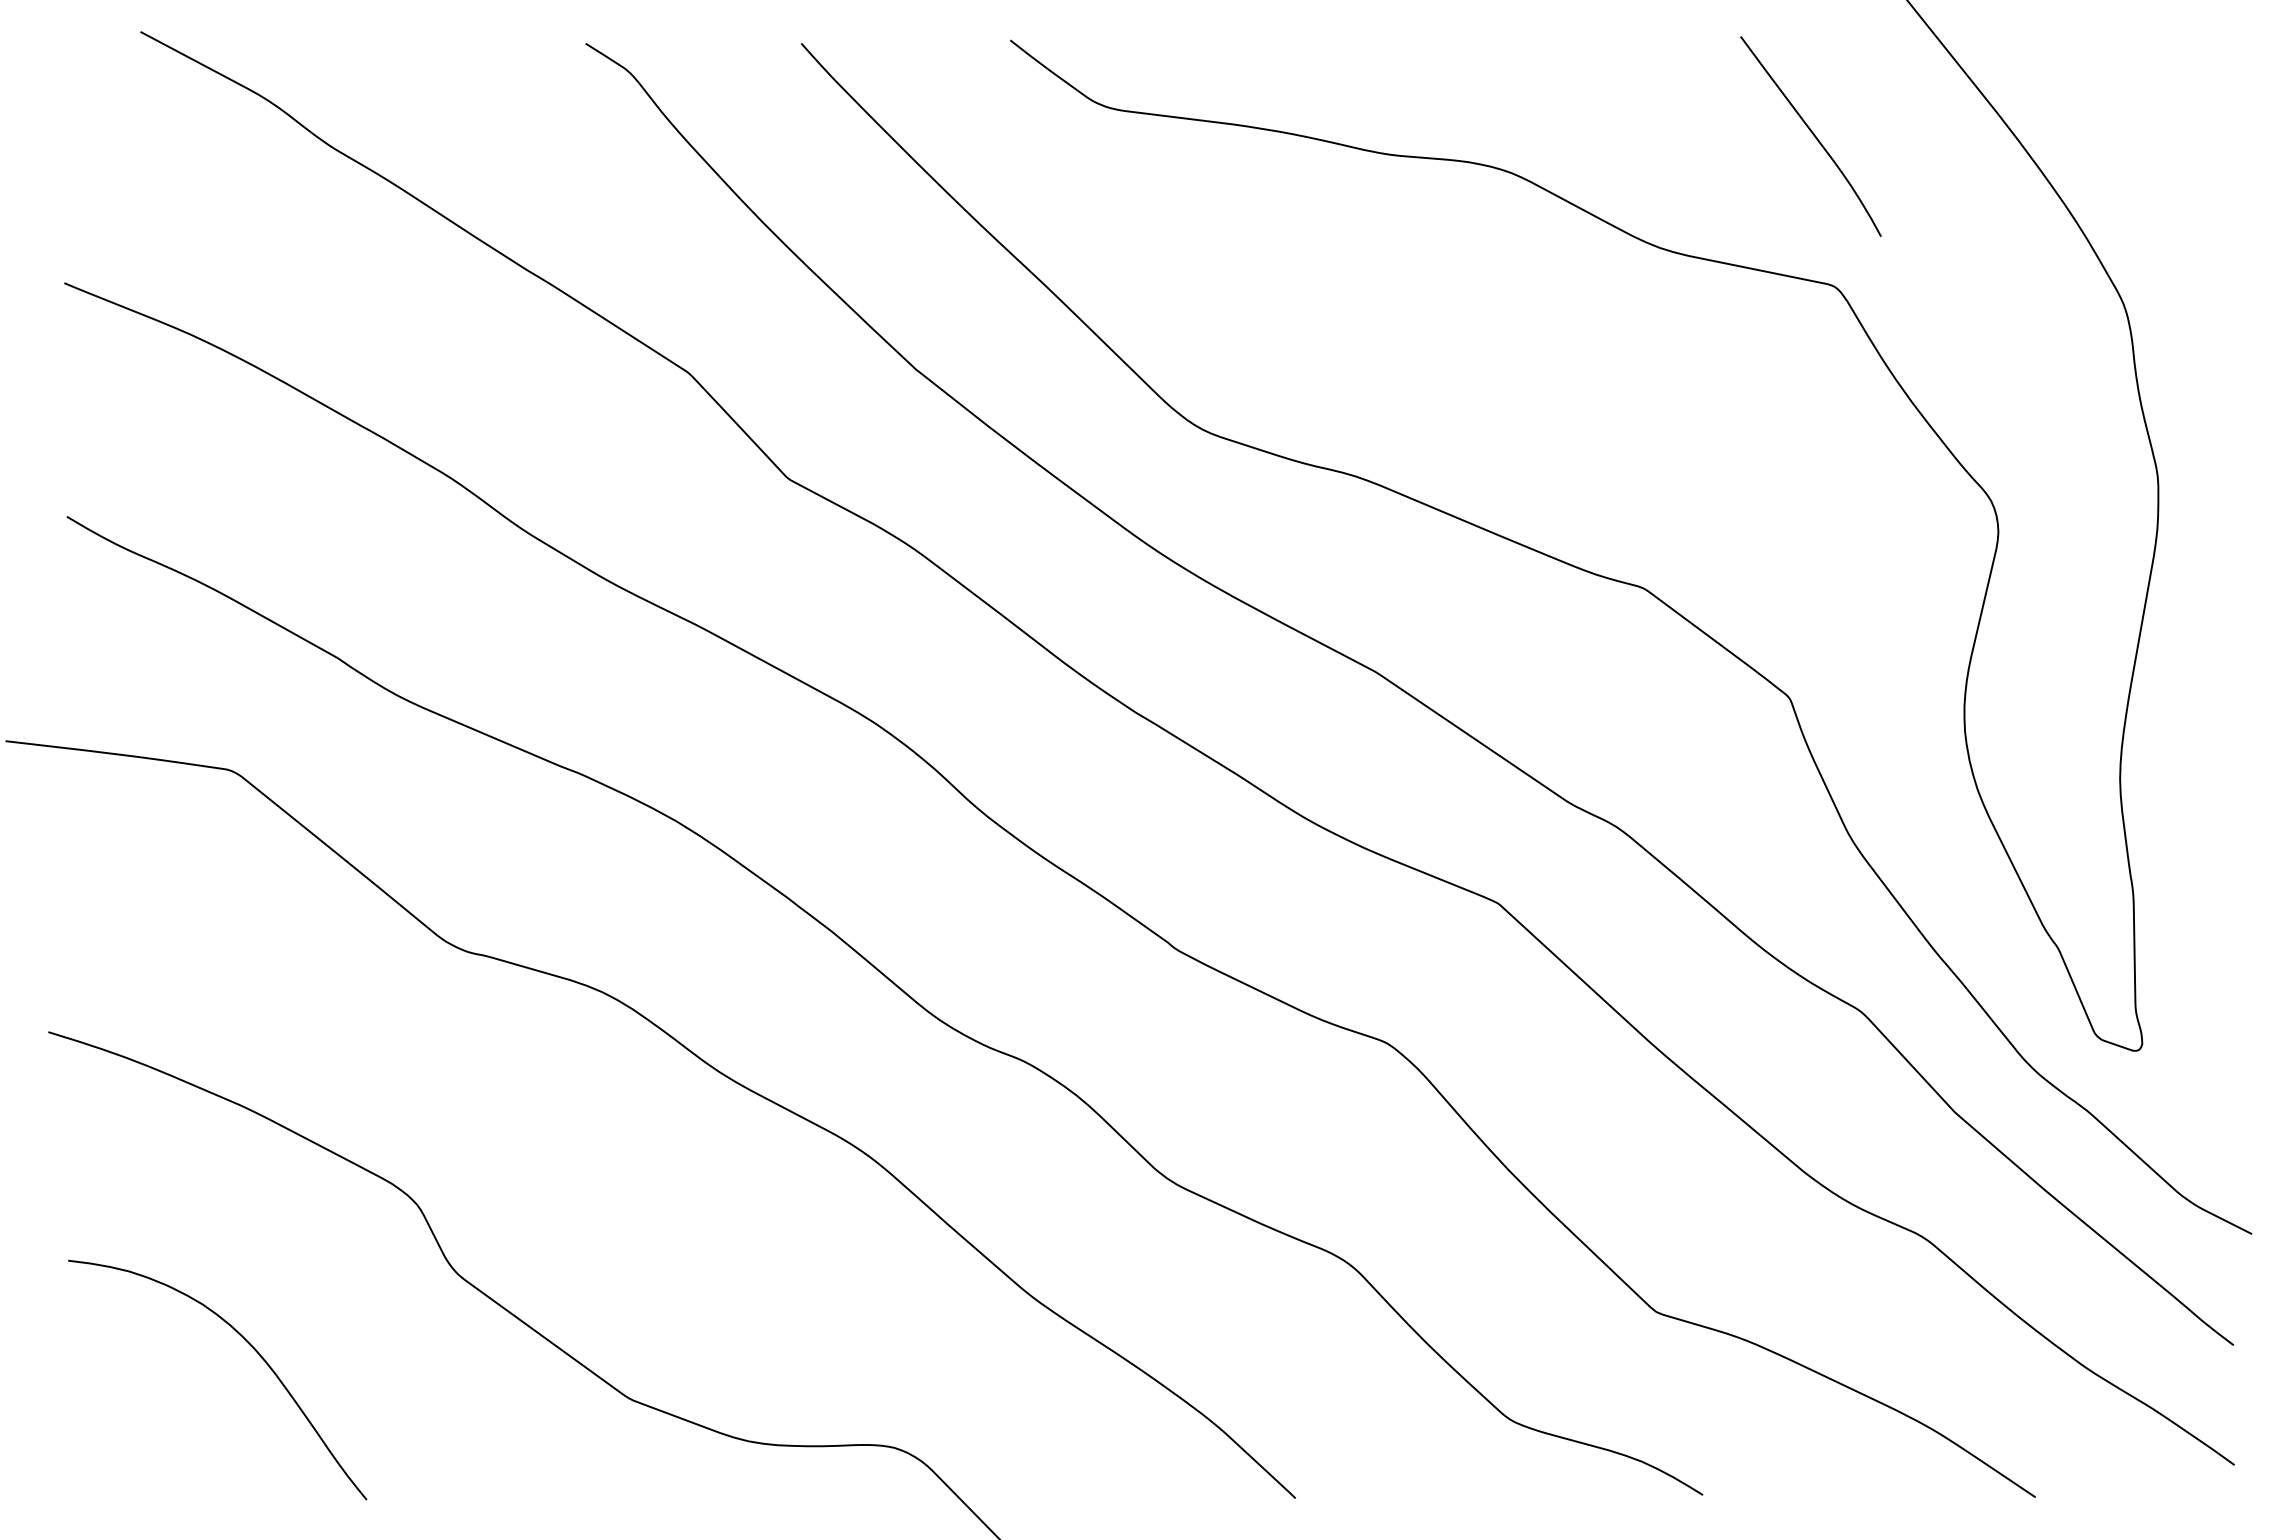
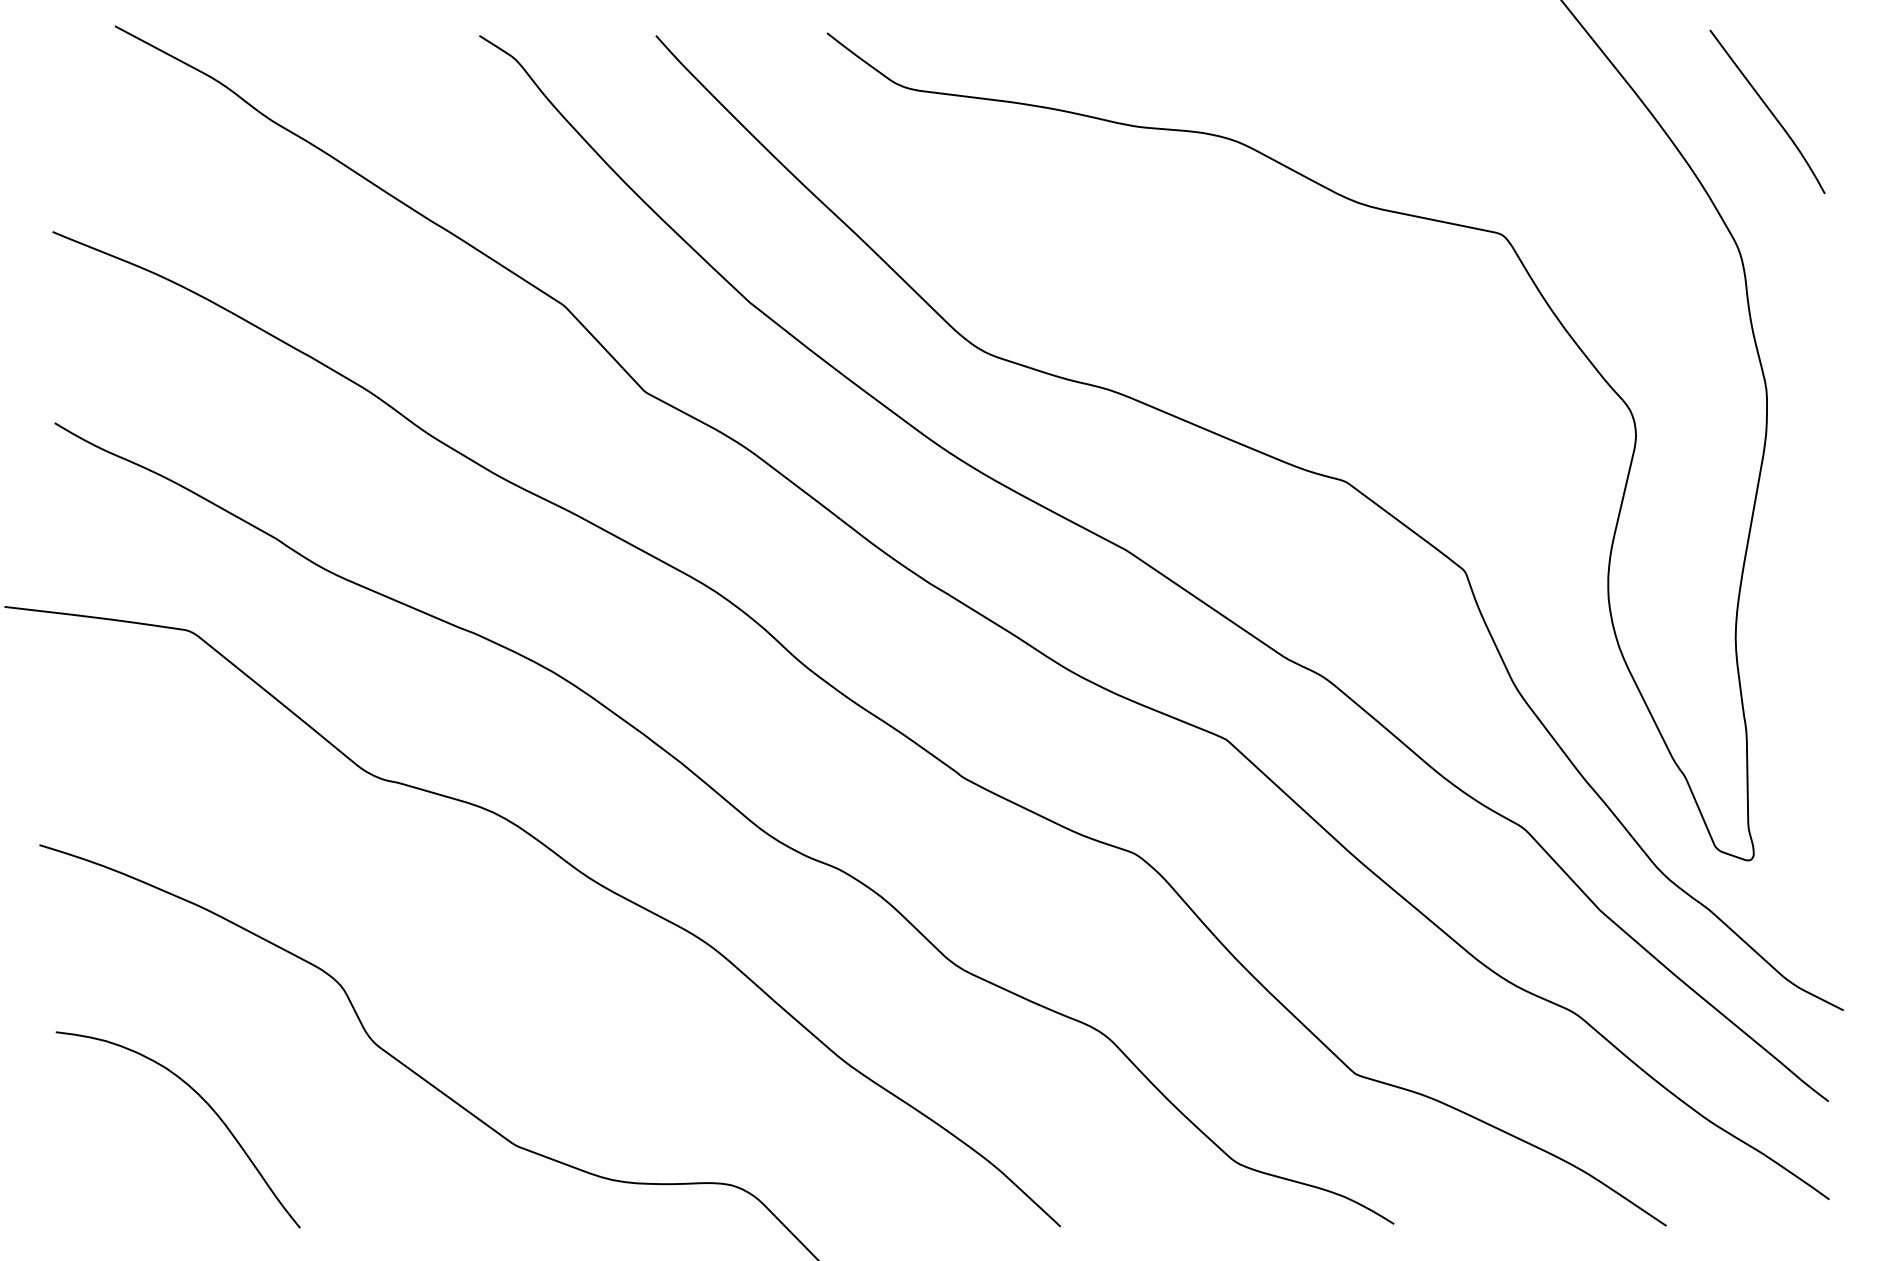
curve: (1812, 134) -> (1768, 110), moved

